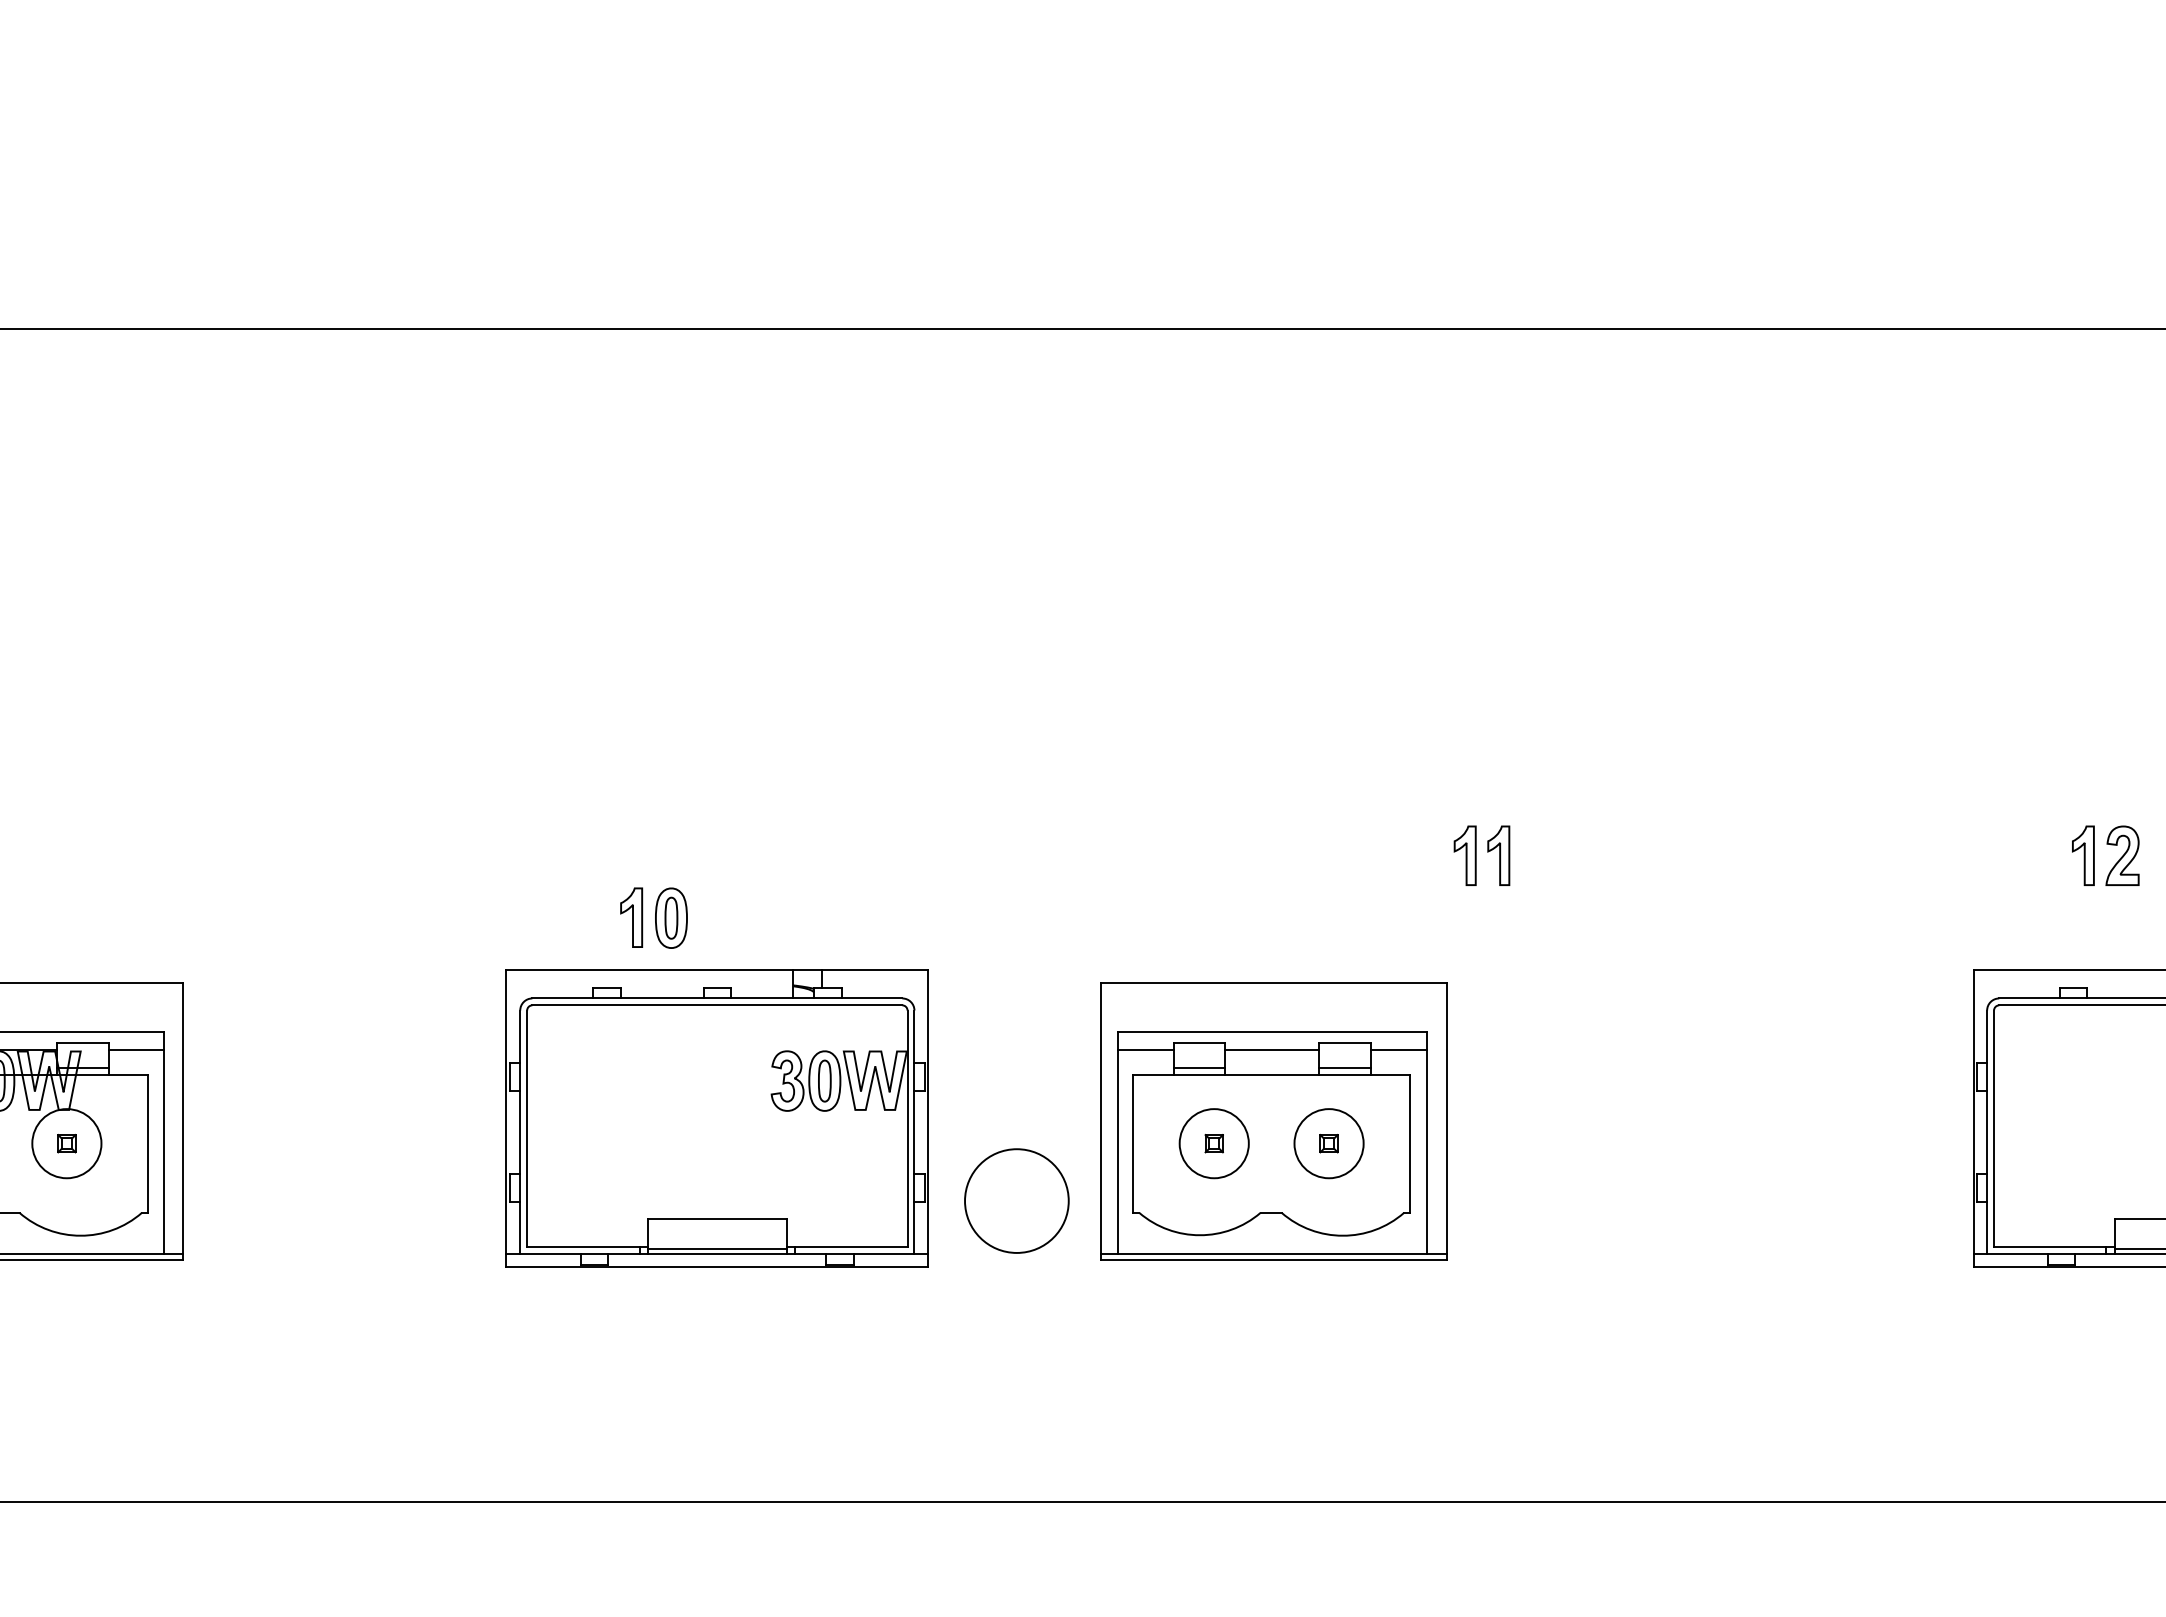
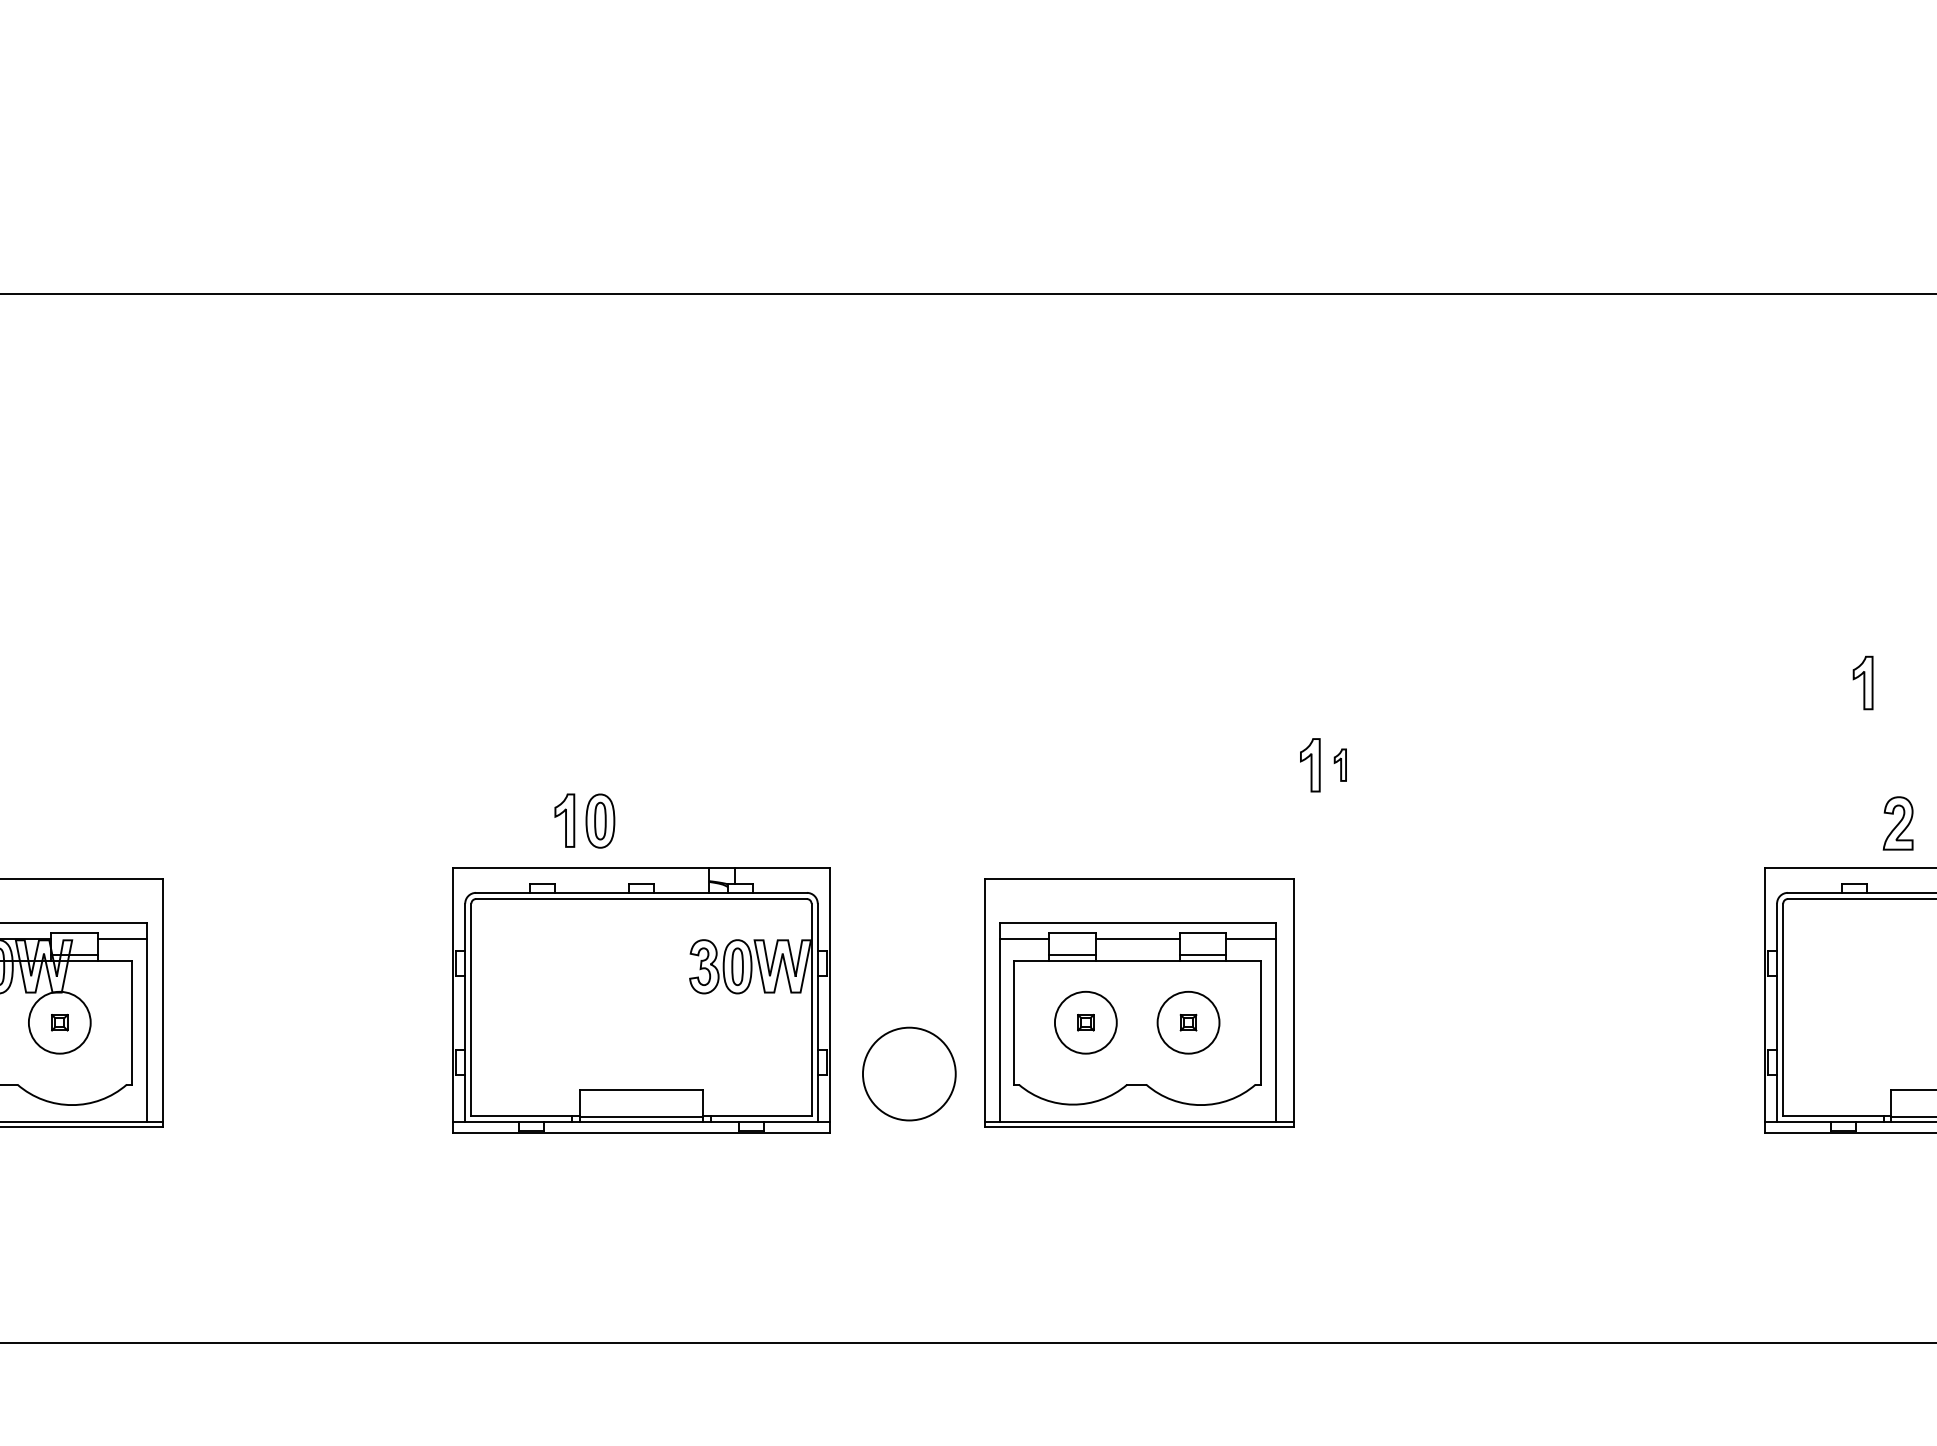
part: (1498, 855) -> (1340, 765), size x0.6
part: (2083, 855) -> (1863, 682), moved
part: (2122, 855) -> (1898, 823), moved

